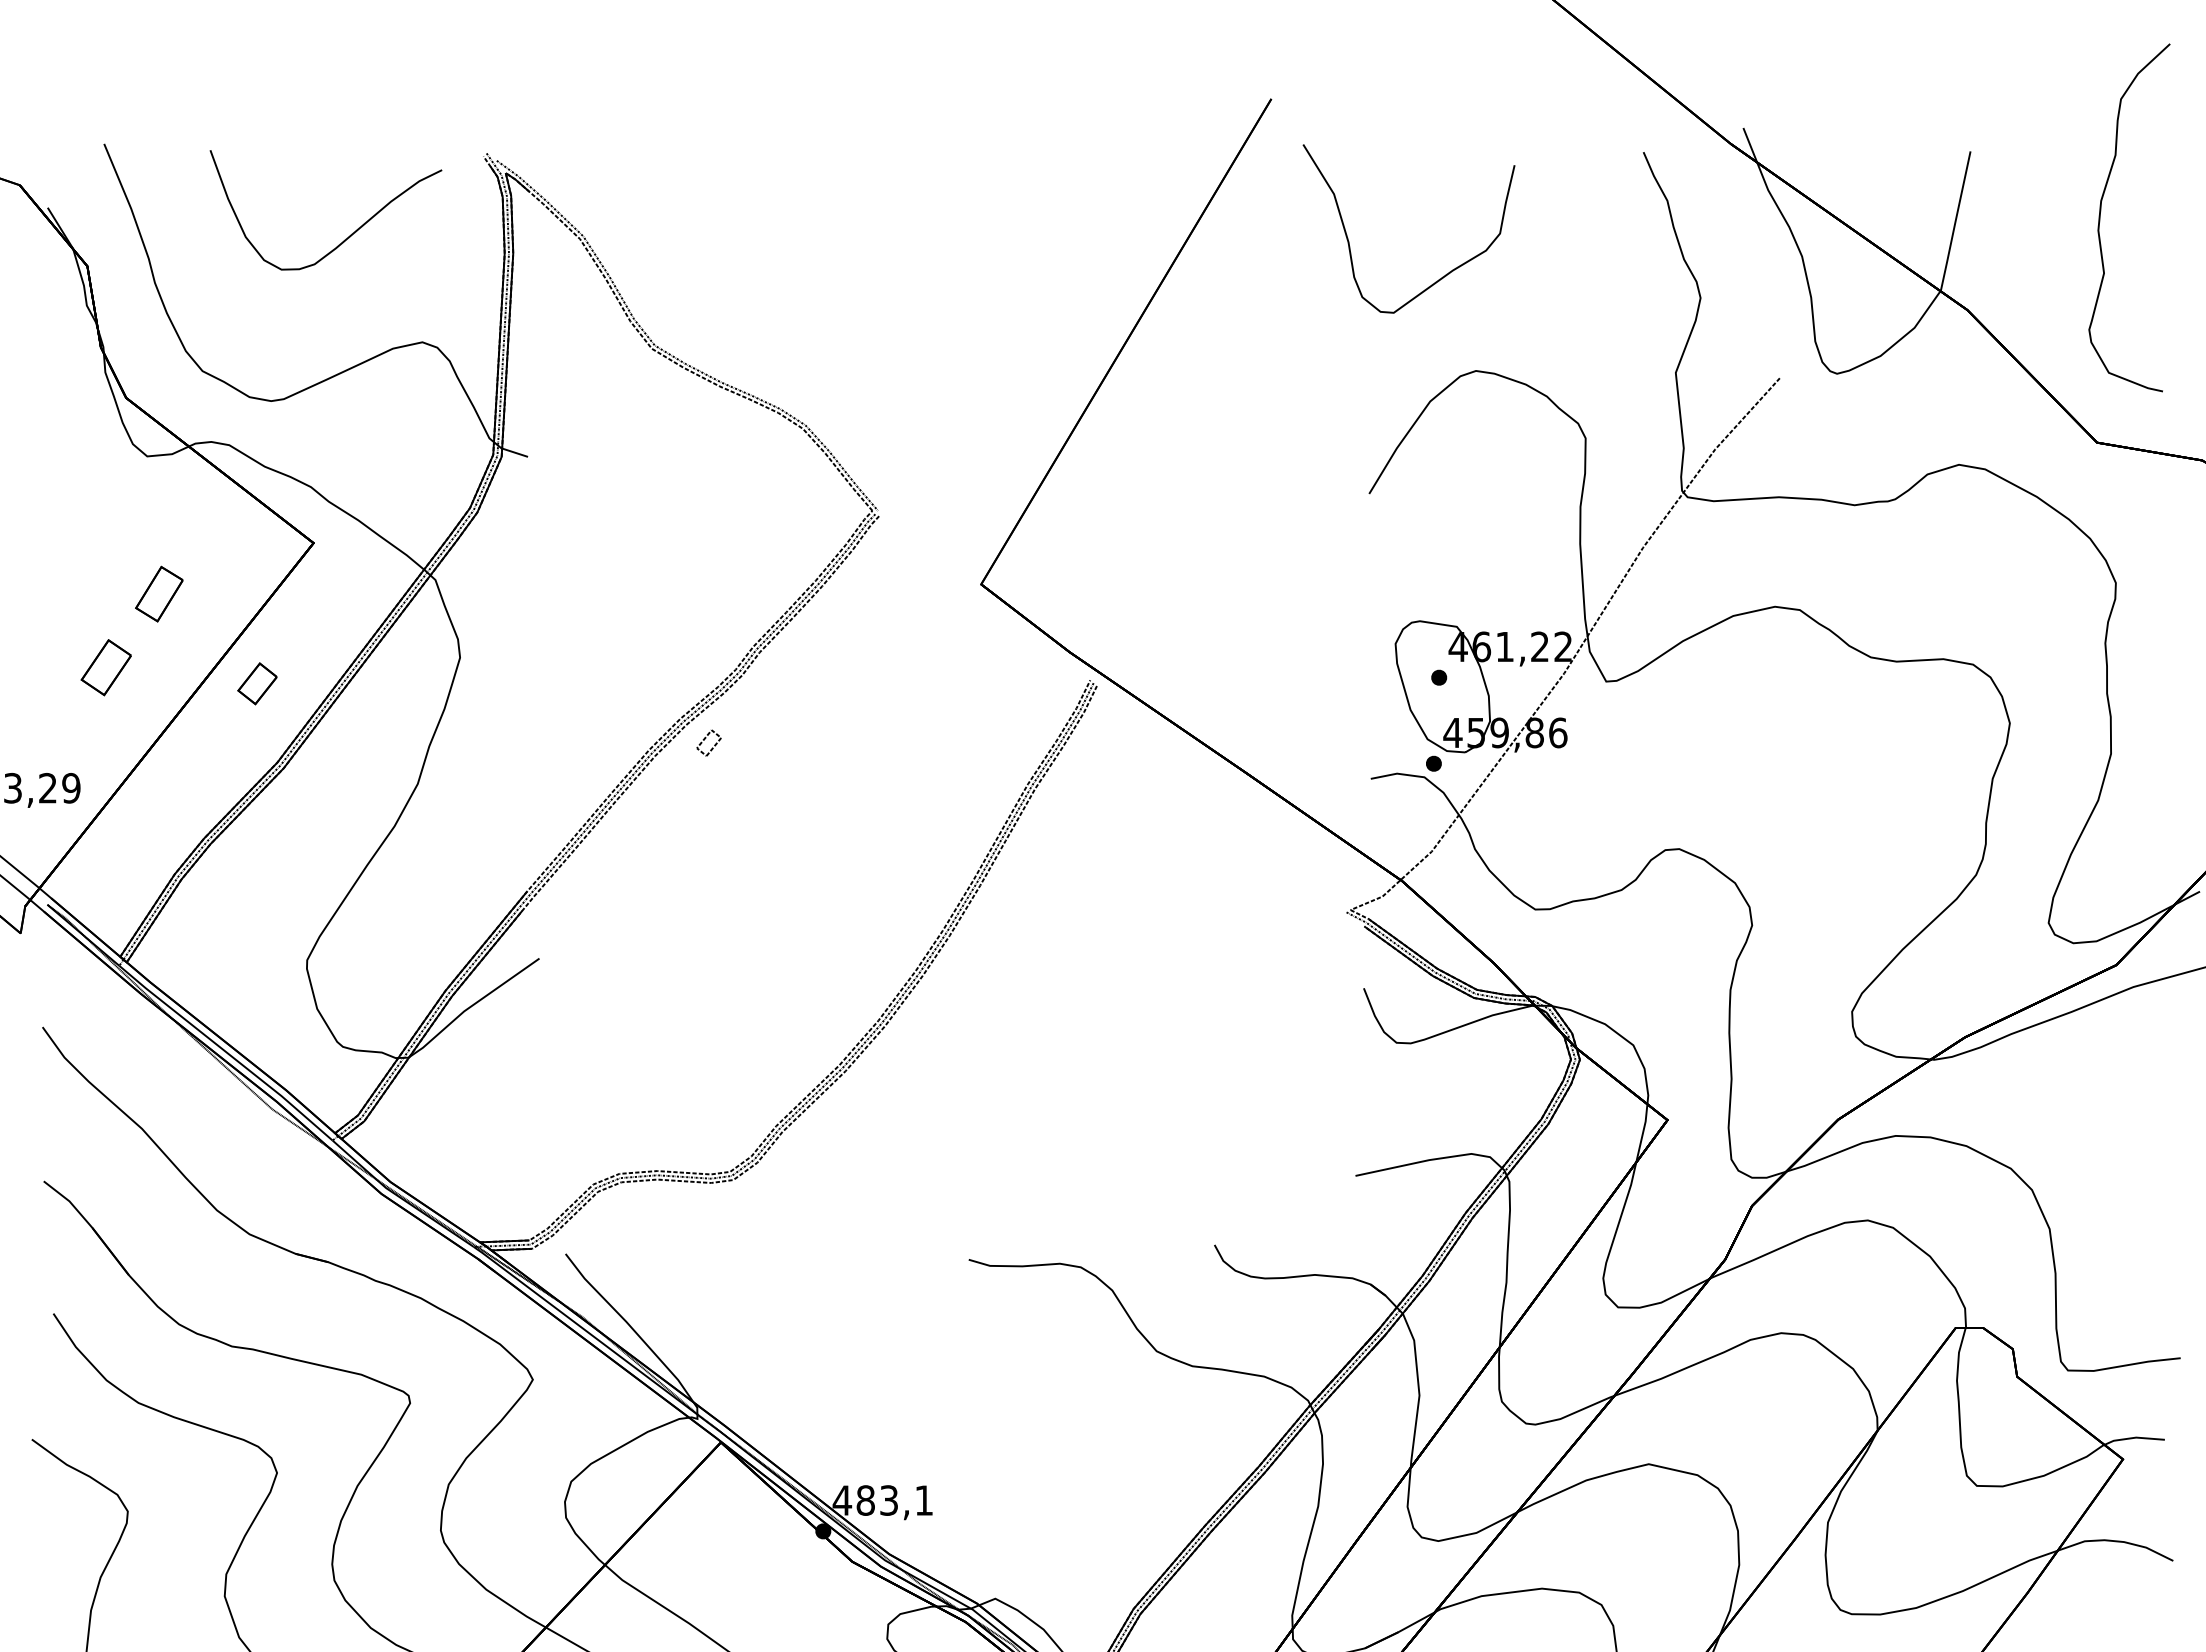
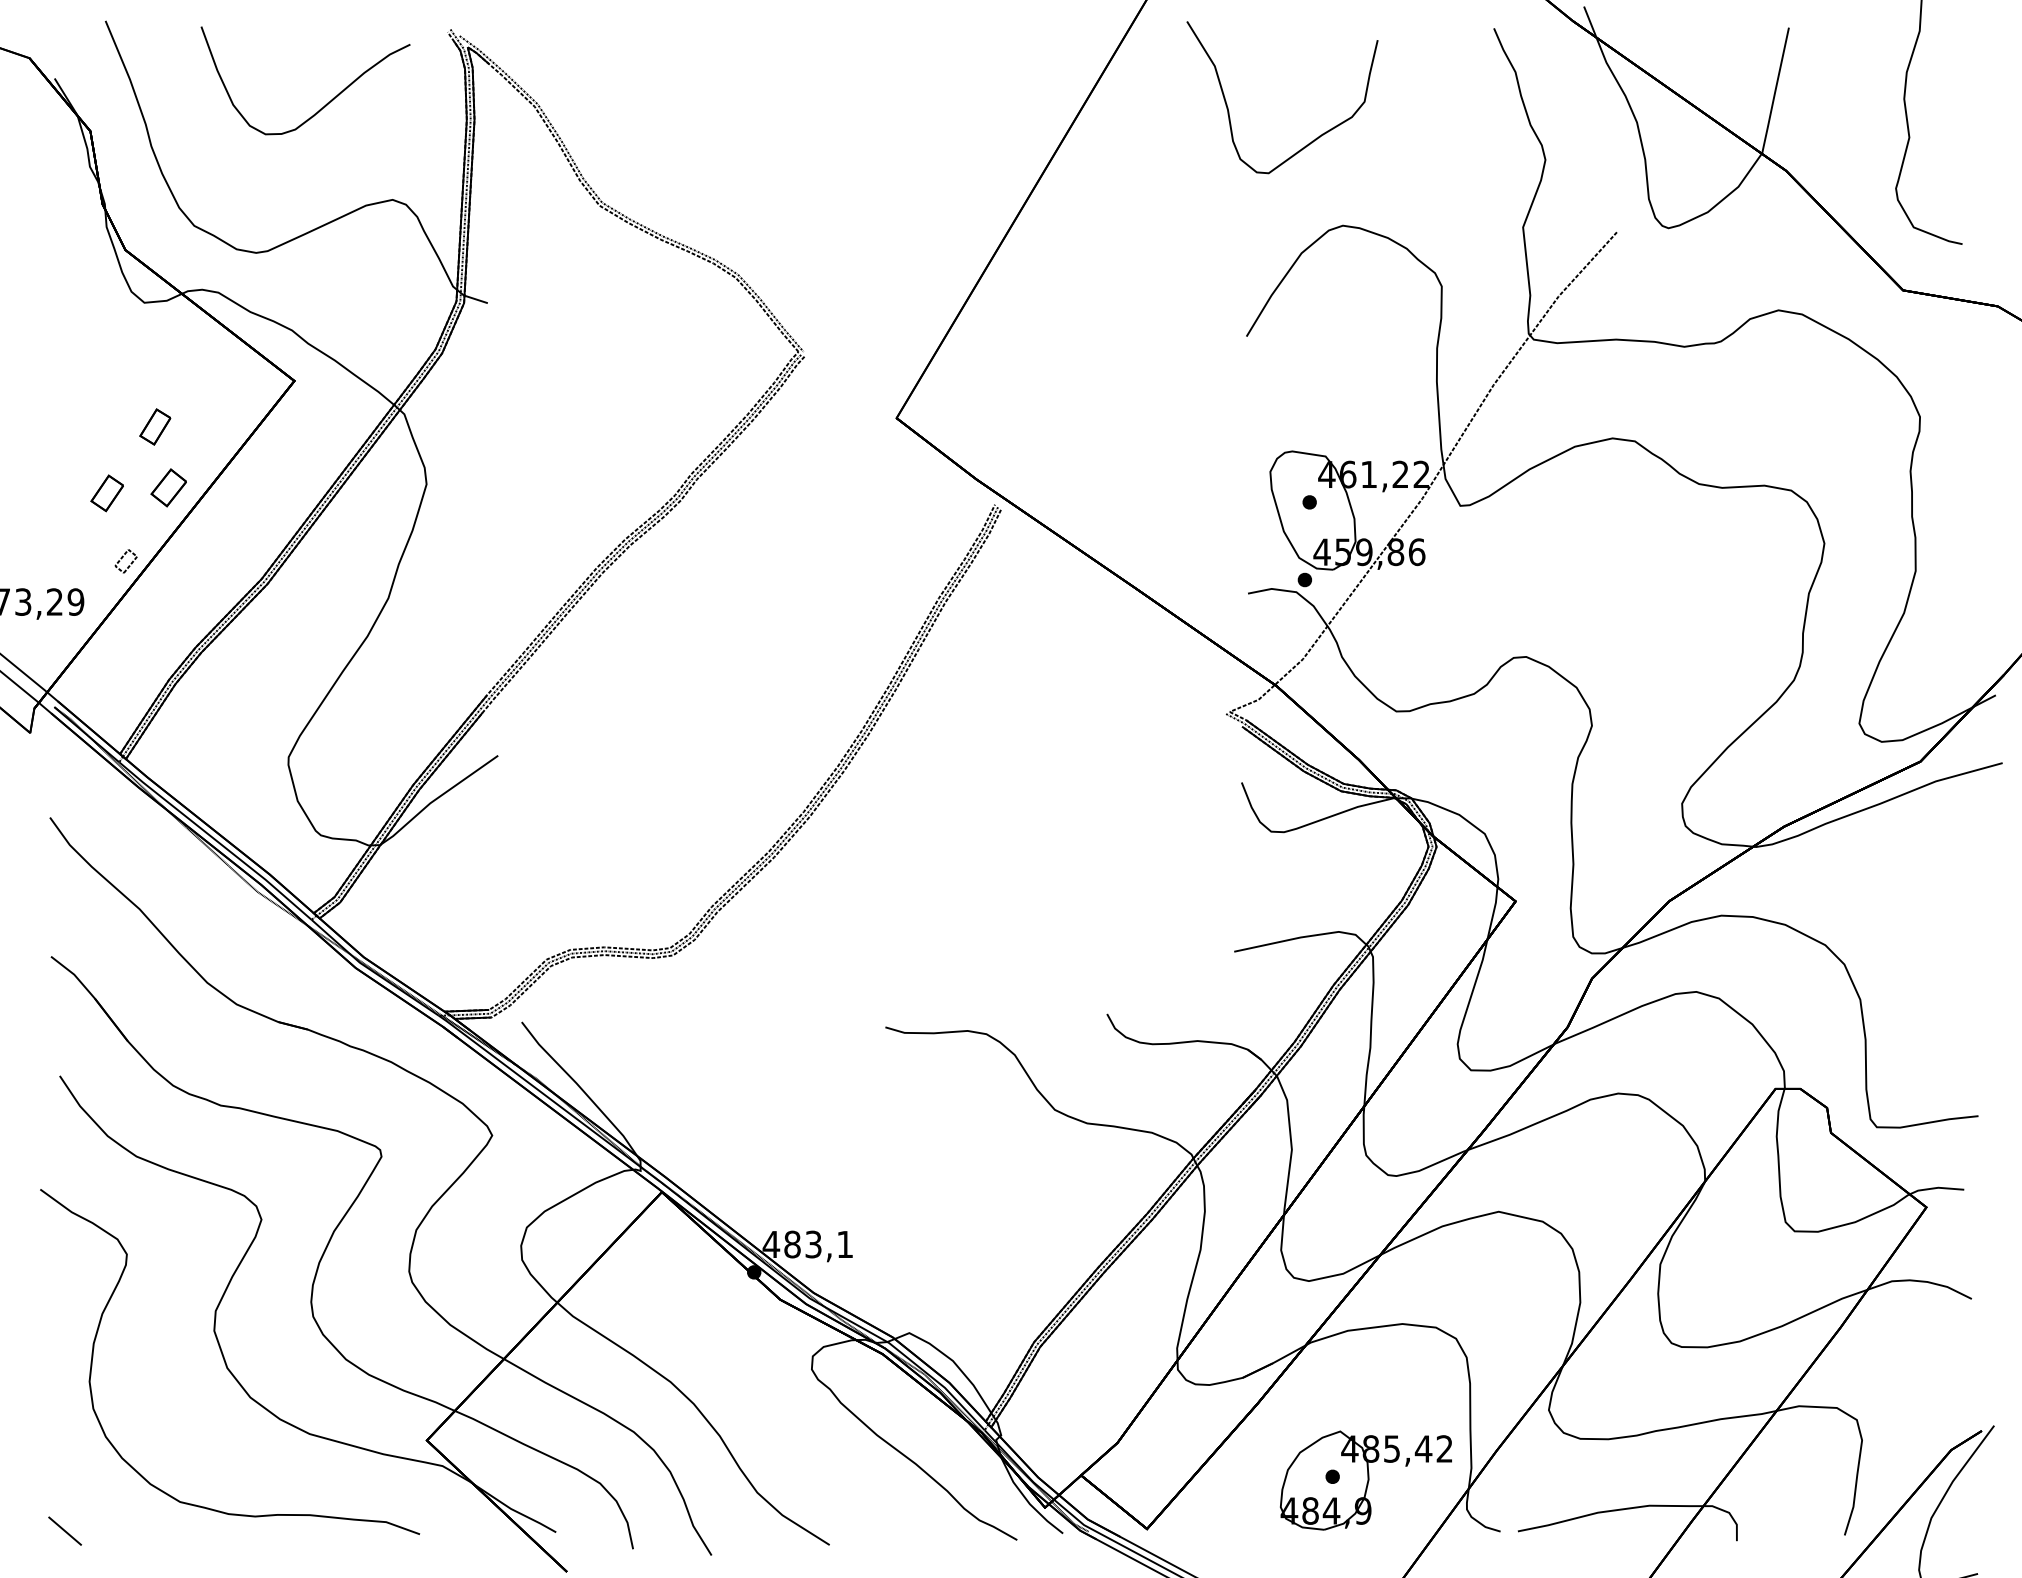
part: (159, 593) -> (155, 426), size x0.71
part: (105, 667) -> (106, 493), size x0.71
part: (257, 683) -> (168, 487), moved
part: (708, 743) -> (125, 561), moved

